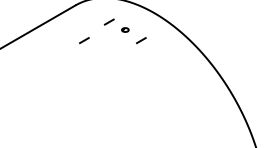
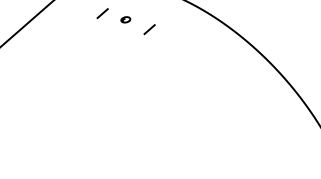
line: (84, 40) -> (74, 44), removed

